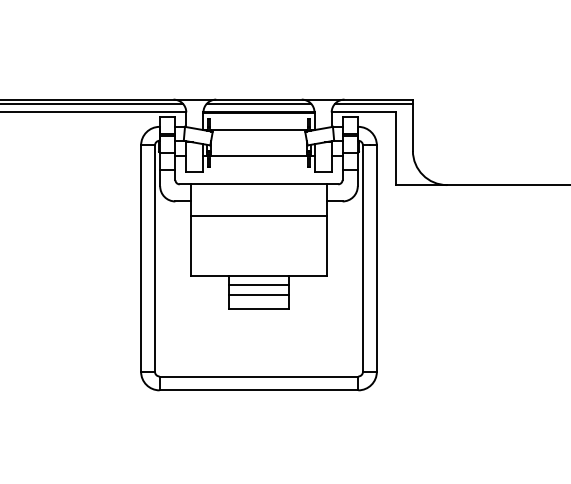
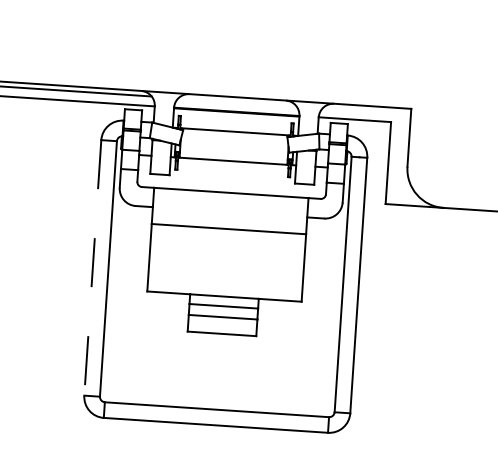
line: (258, 103) -> (236, 101), removed
line: (373, 103) -> (366, 110), removed
line: (141, 259) -> (93, 268), solid -> dashed

